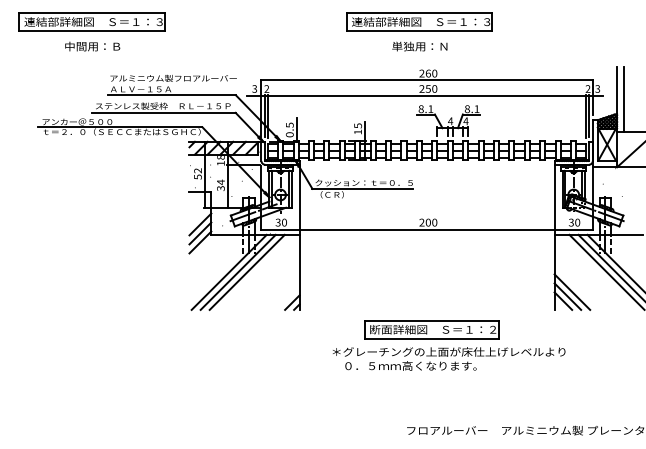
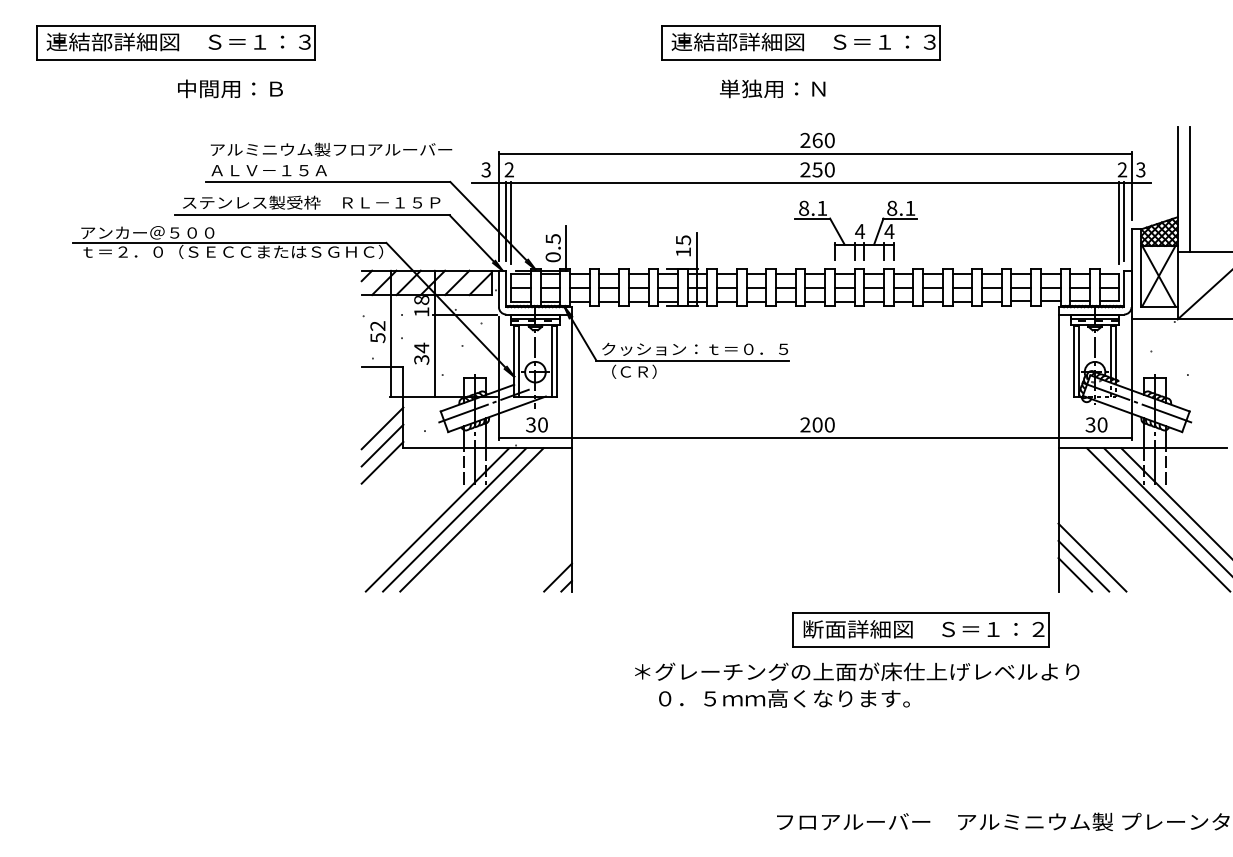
text: (92, 46) -> (230, 88), moved
text: (419, 46) -> (772, 88), moved
part: (431, 329) -> (920, 628), moved

